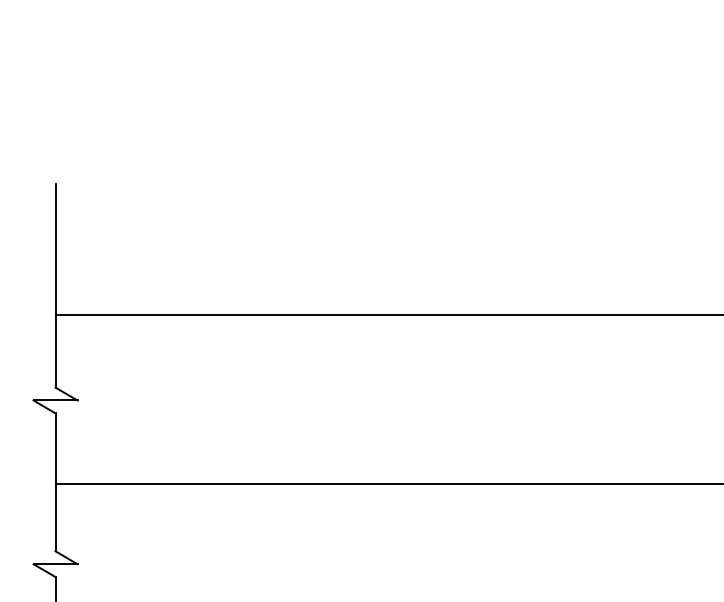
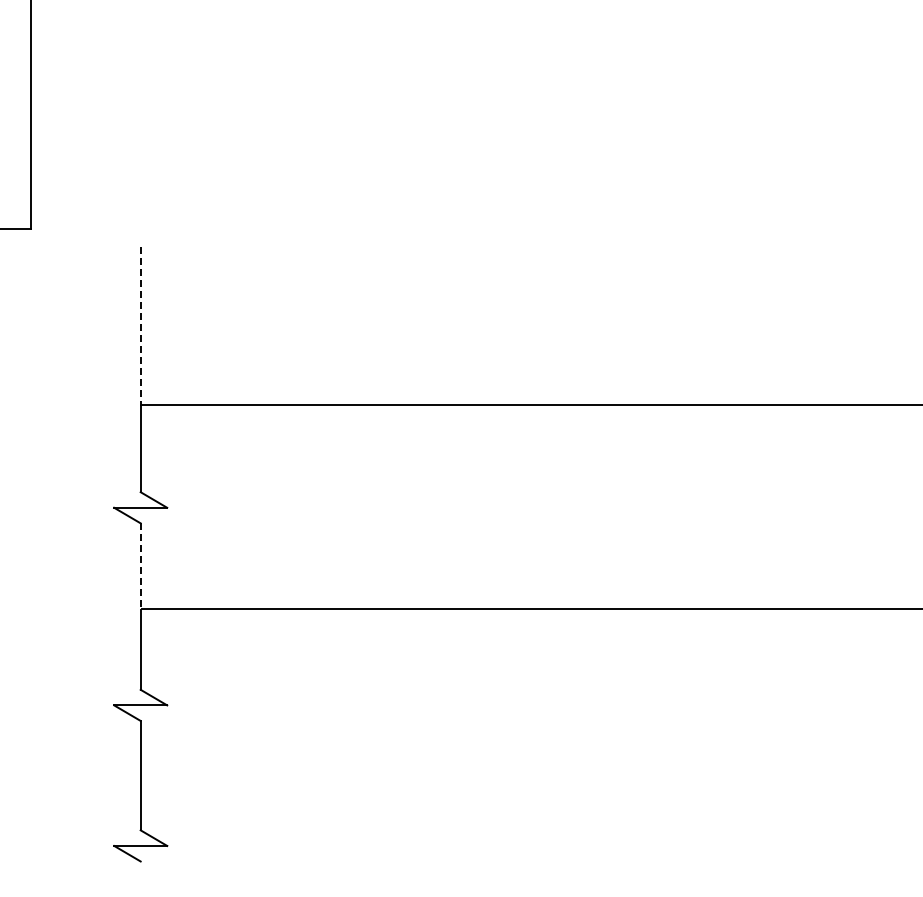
line: (55, 250) -> (140, 326), solid -> dashed
line: (55, 449) -> (140, 566), solid -> dashed

